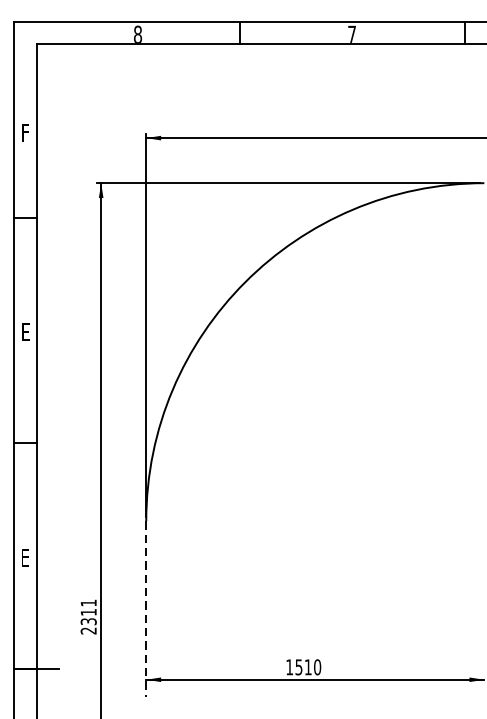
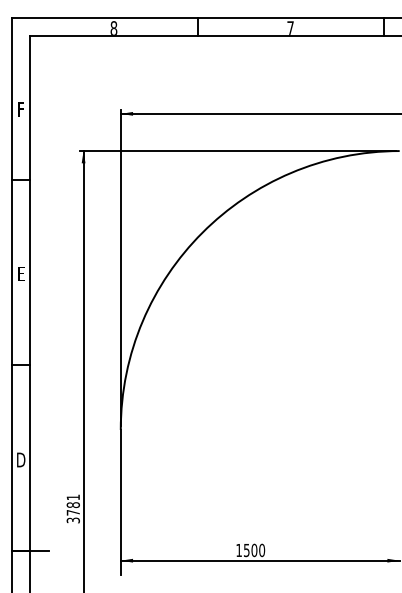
text: (25, 557) -> (21, 459), E -> D
line: (145, 609) -> (120, 502), dashed -> solid
text: (87, 621) -> (72, 512), 2311 -> 3781
text: (308, 667) -> (254, 550), 1510 -> 1500

